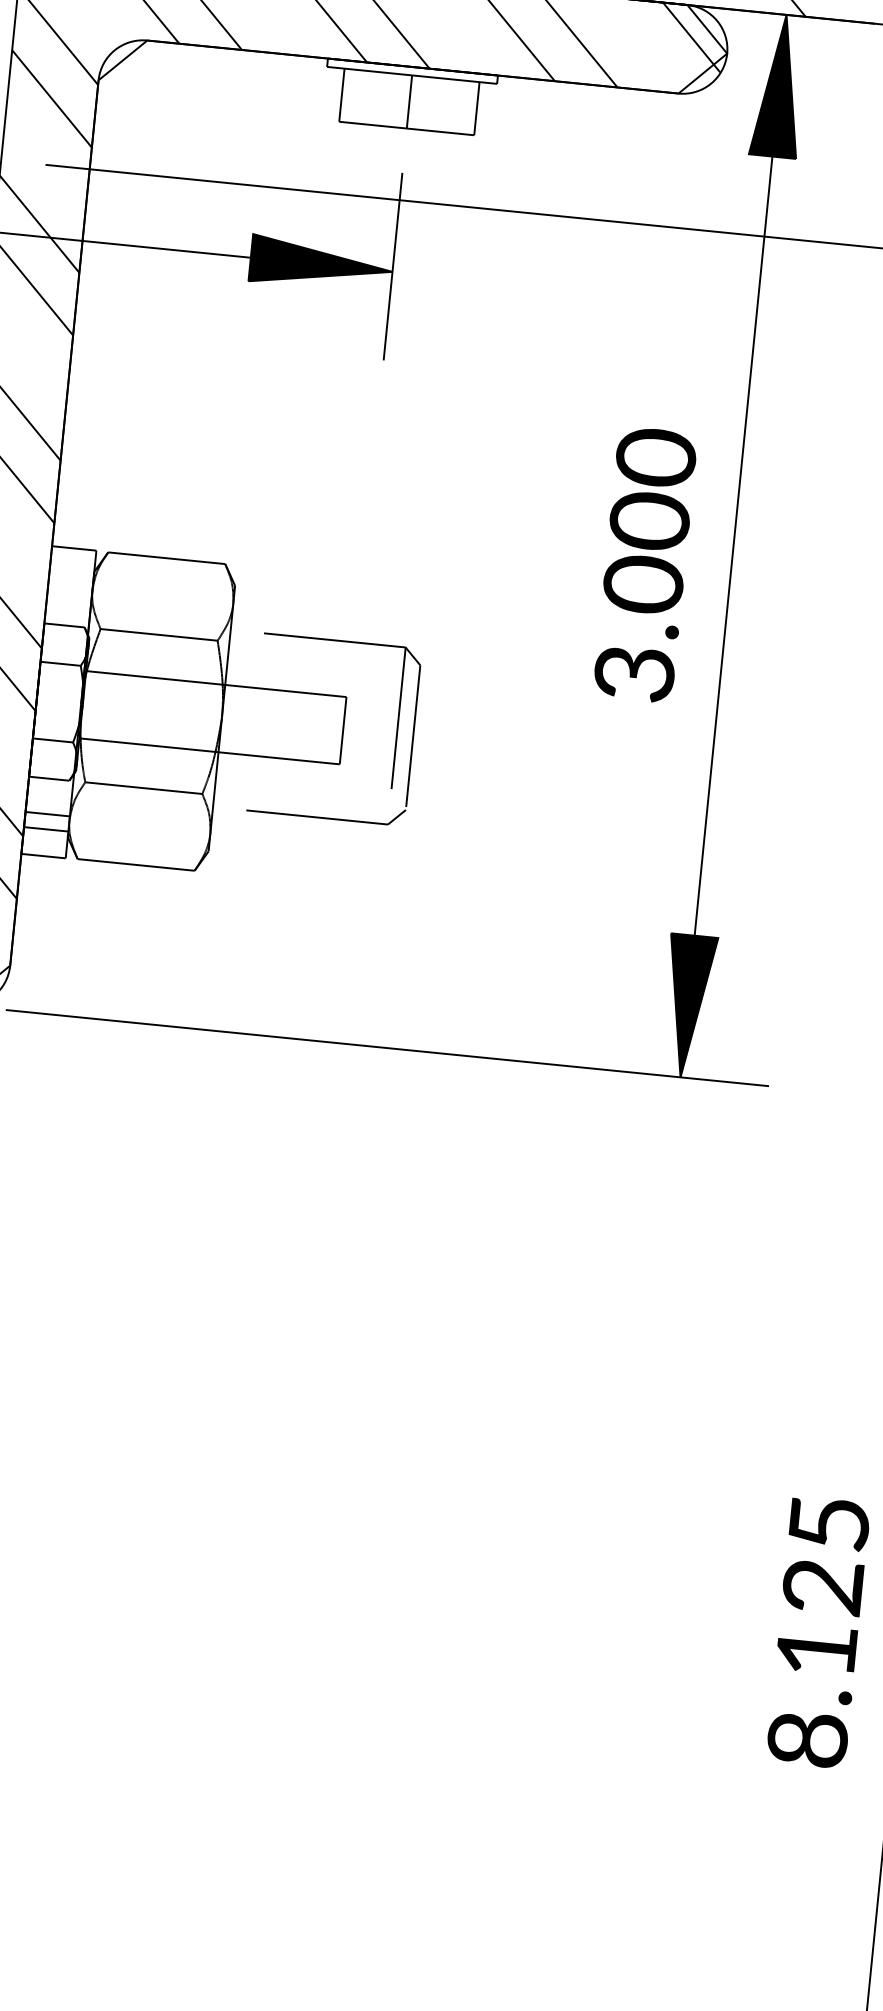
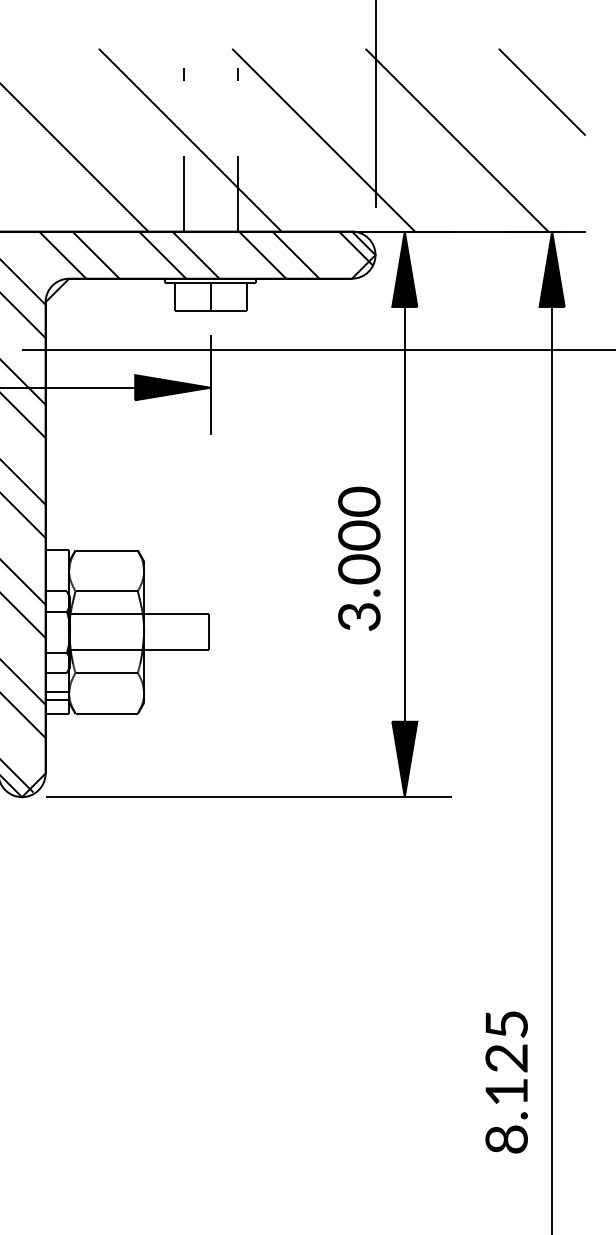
text: (645, 564) -> (359, 558), moved
part: (395, 734) -> (236, 631), removed

